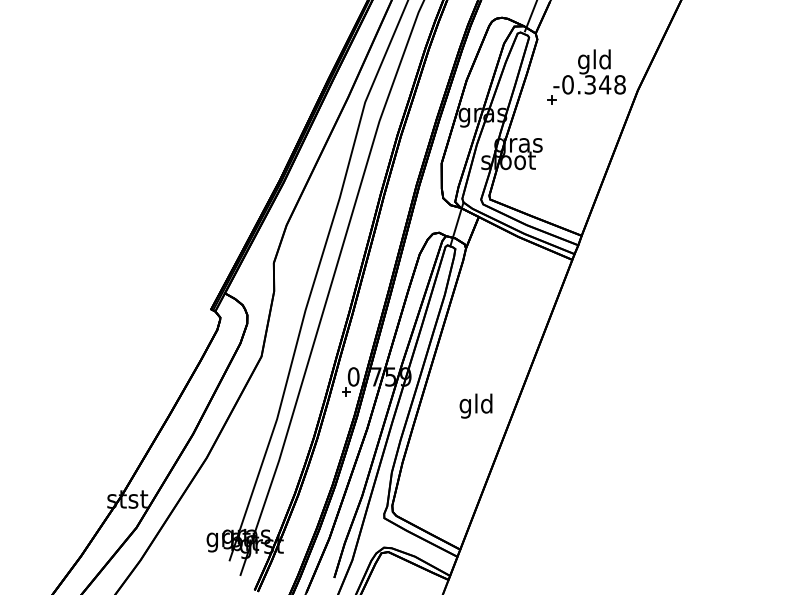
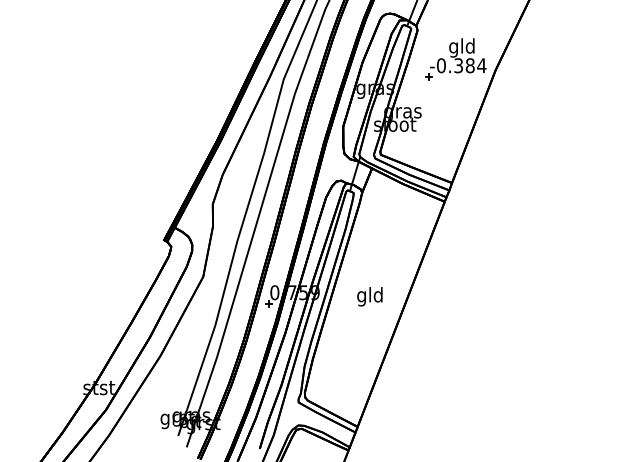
text: (612, 84) -> (475, 65), -0.348 -> -0.384
text: (475, 405) -> (369, 296), moved

